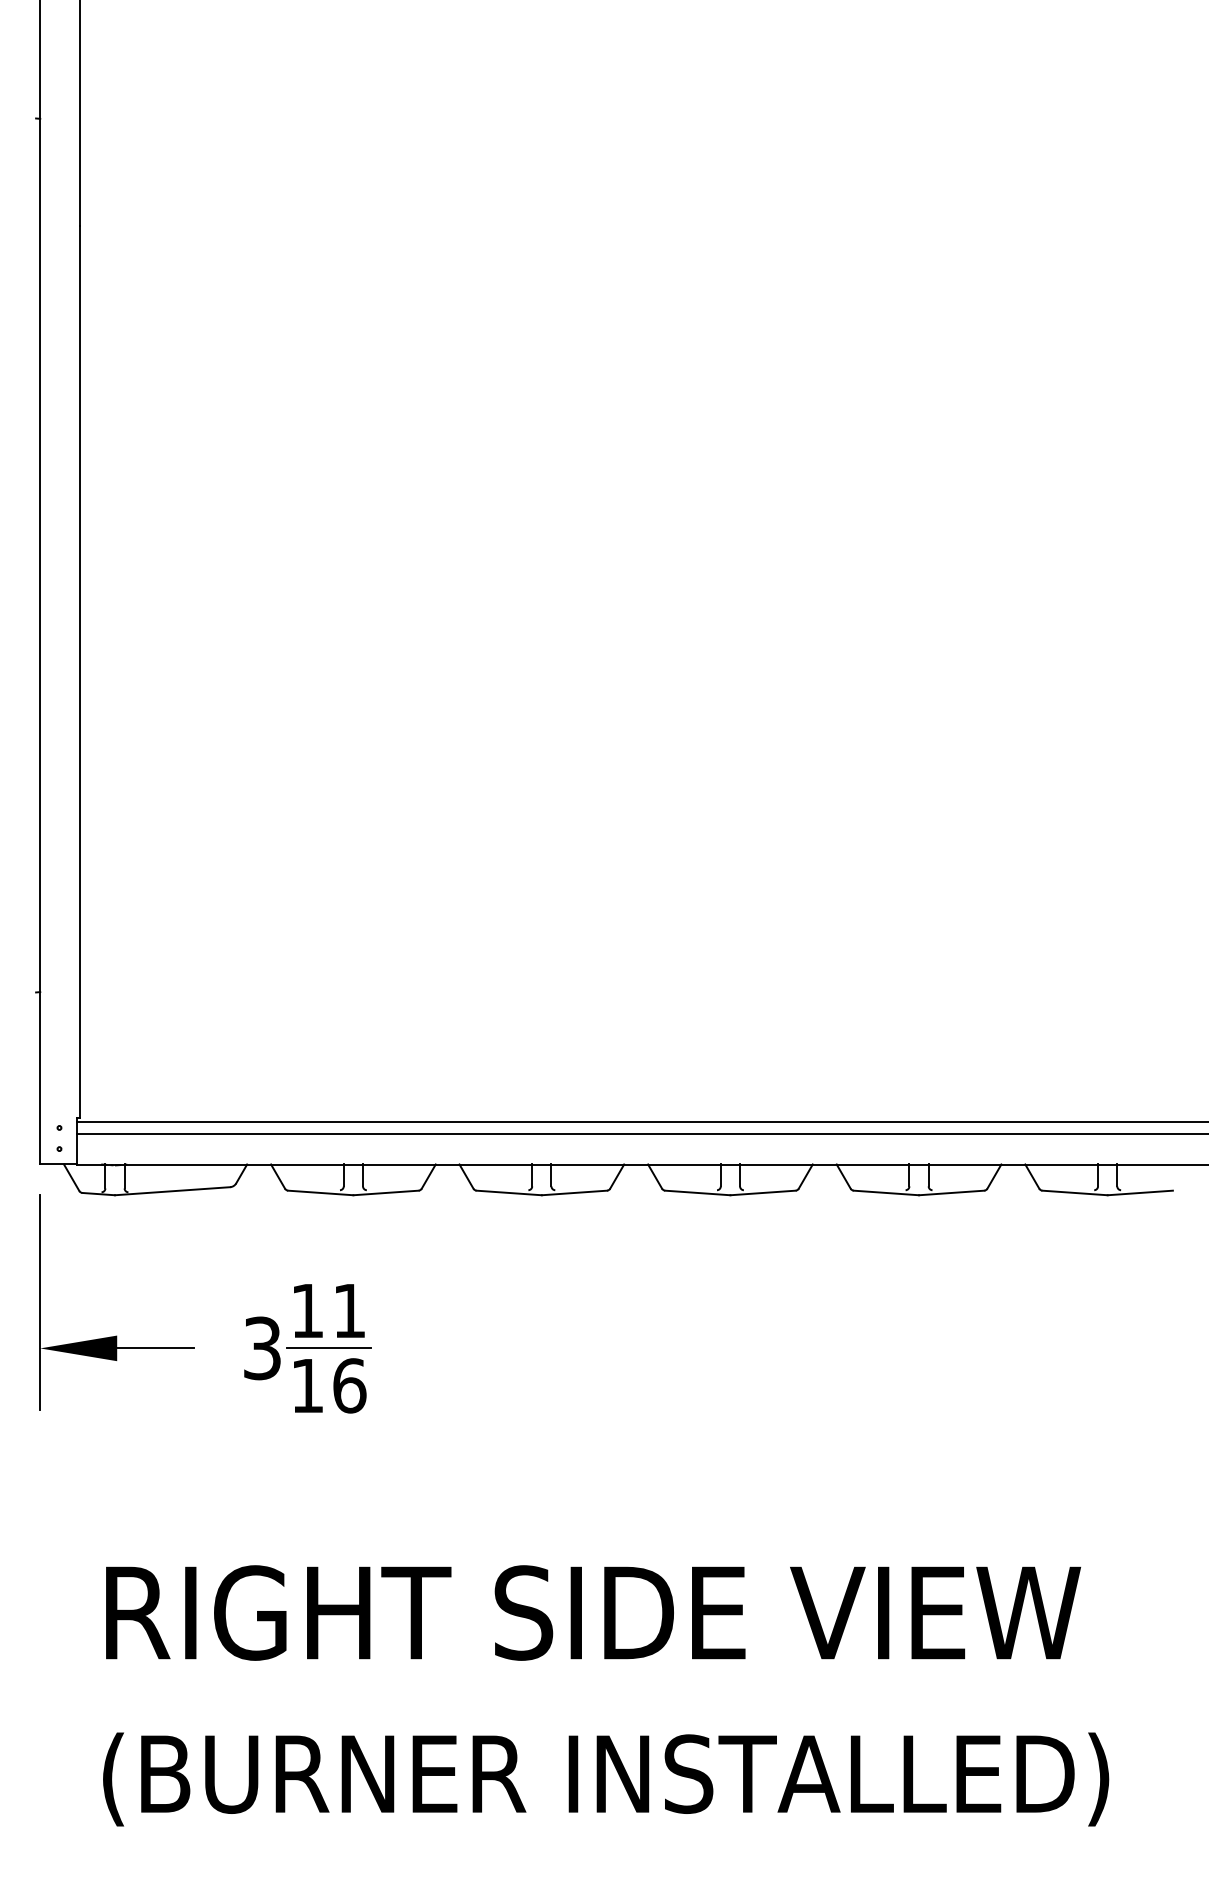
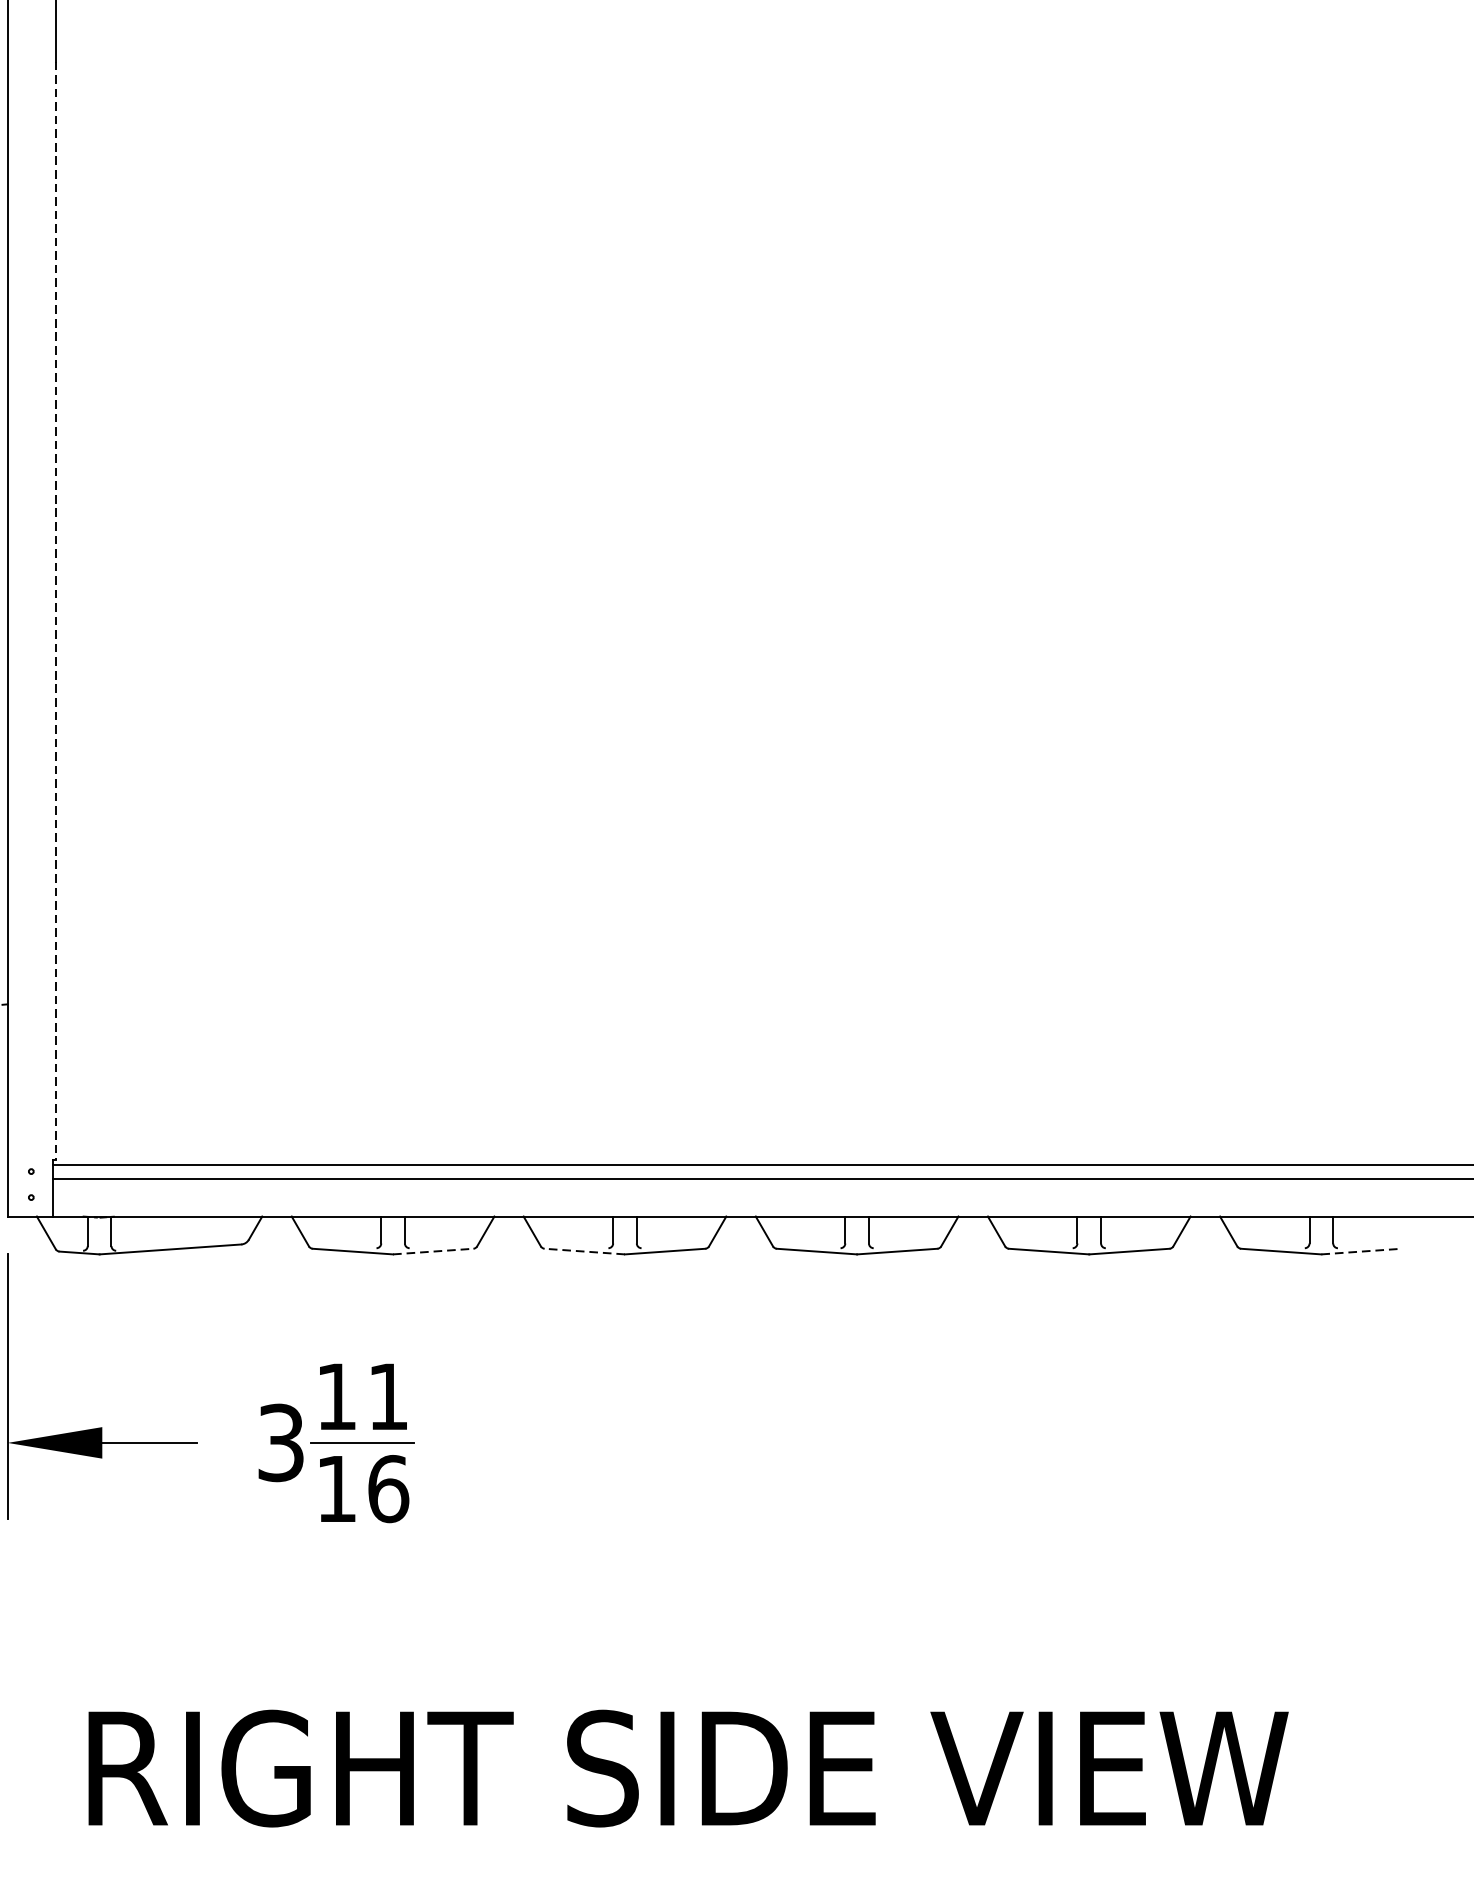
line: (79, 672) -> (55, 610), solid -> dashed
line: (386, 1192) -> (433, 1251), solid -> dashed
line: (509, 1192) -> (585, 1251), solid -> dashed
line: (1140, 1192) -> (1361, 1251), solid -> dashed

